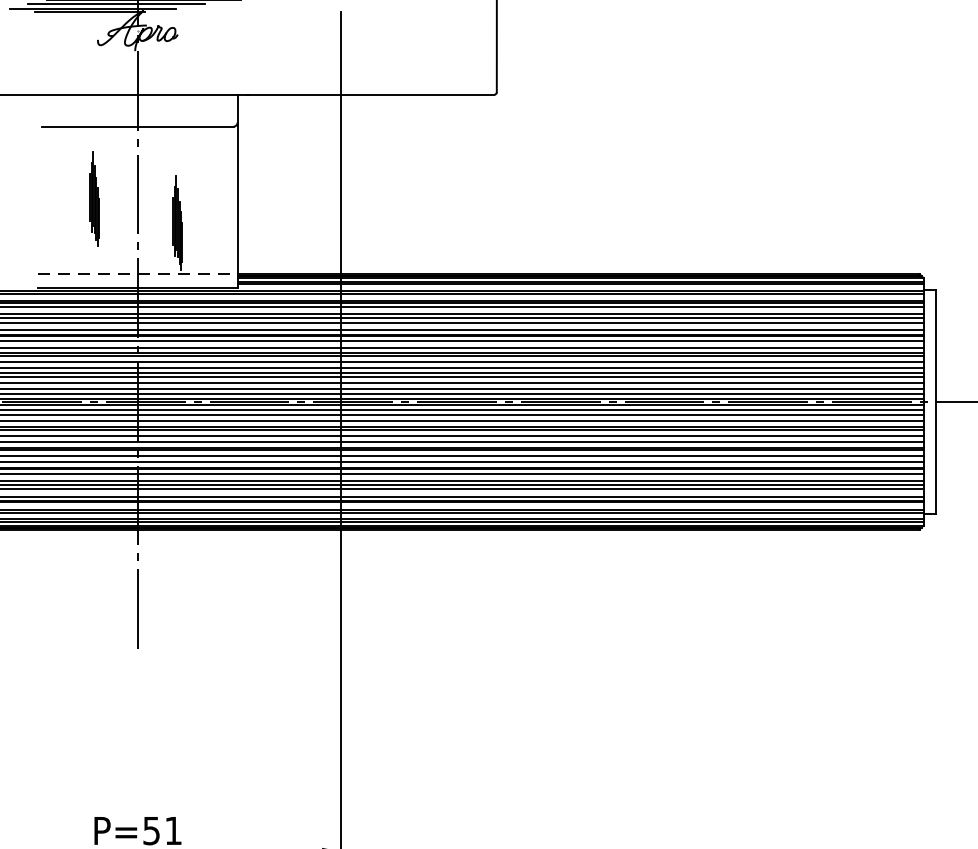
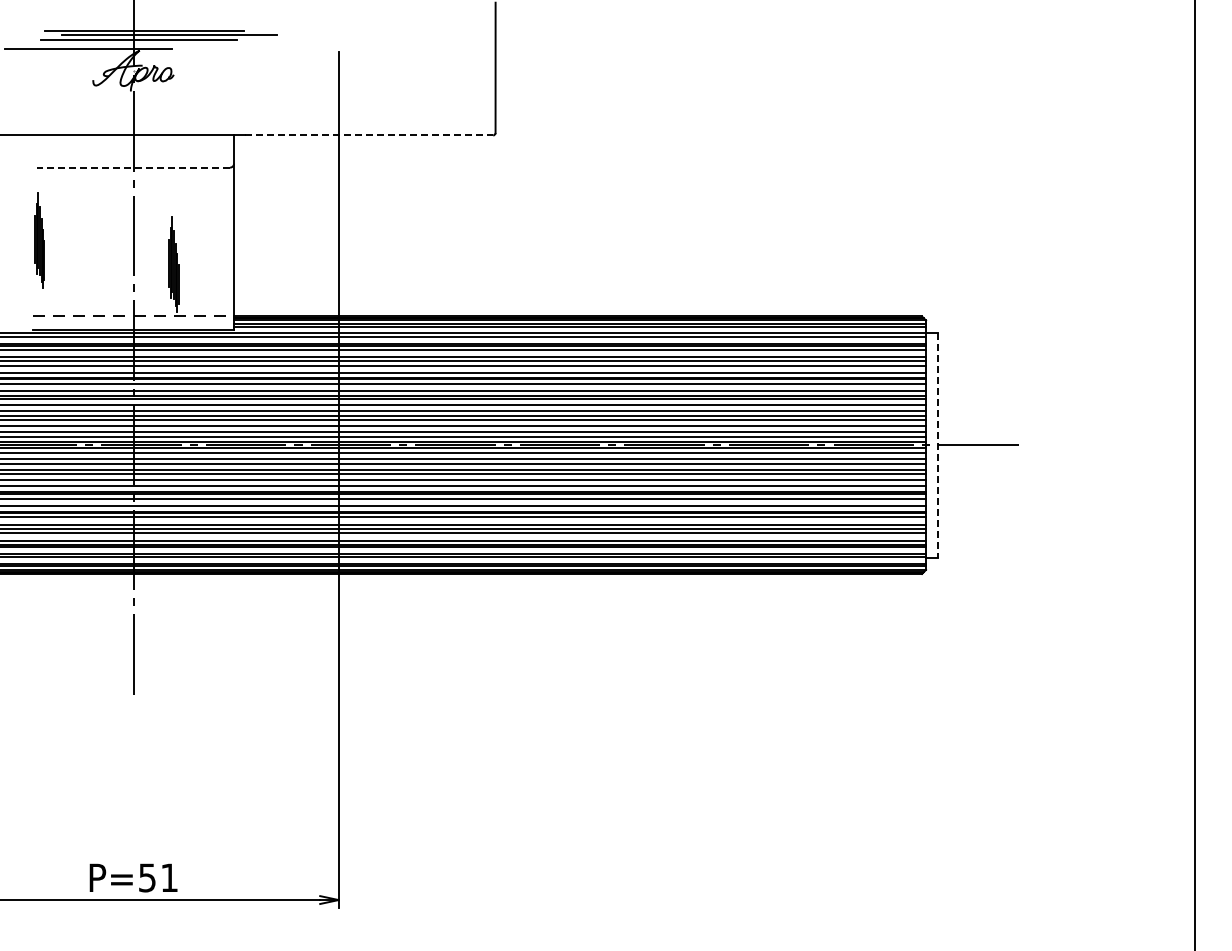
line: (117, 4) -> (112, 44), removed
line: (90, 12) -> (85, 52), removed
line: (371, 94) -> (369, 135), solid -> dashed
line: (137, 126) -> (133, 167), solid -> dashed
part: (94, 198) -> (39, 240), moved
line: (935, 402) -> (938, 445), solid -> dashed

